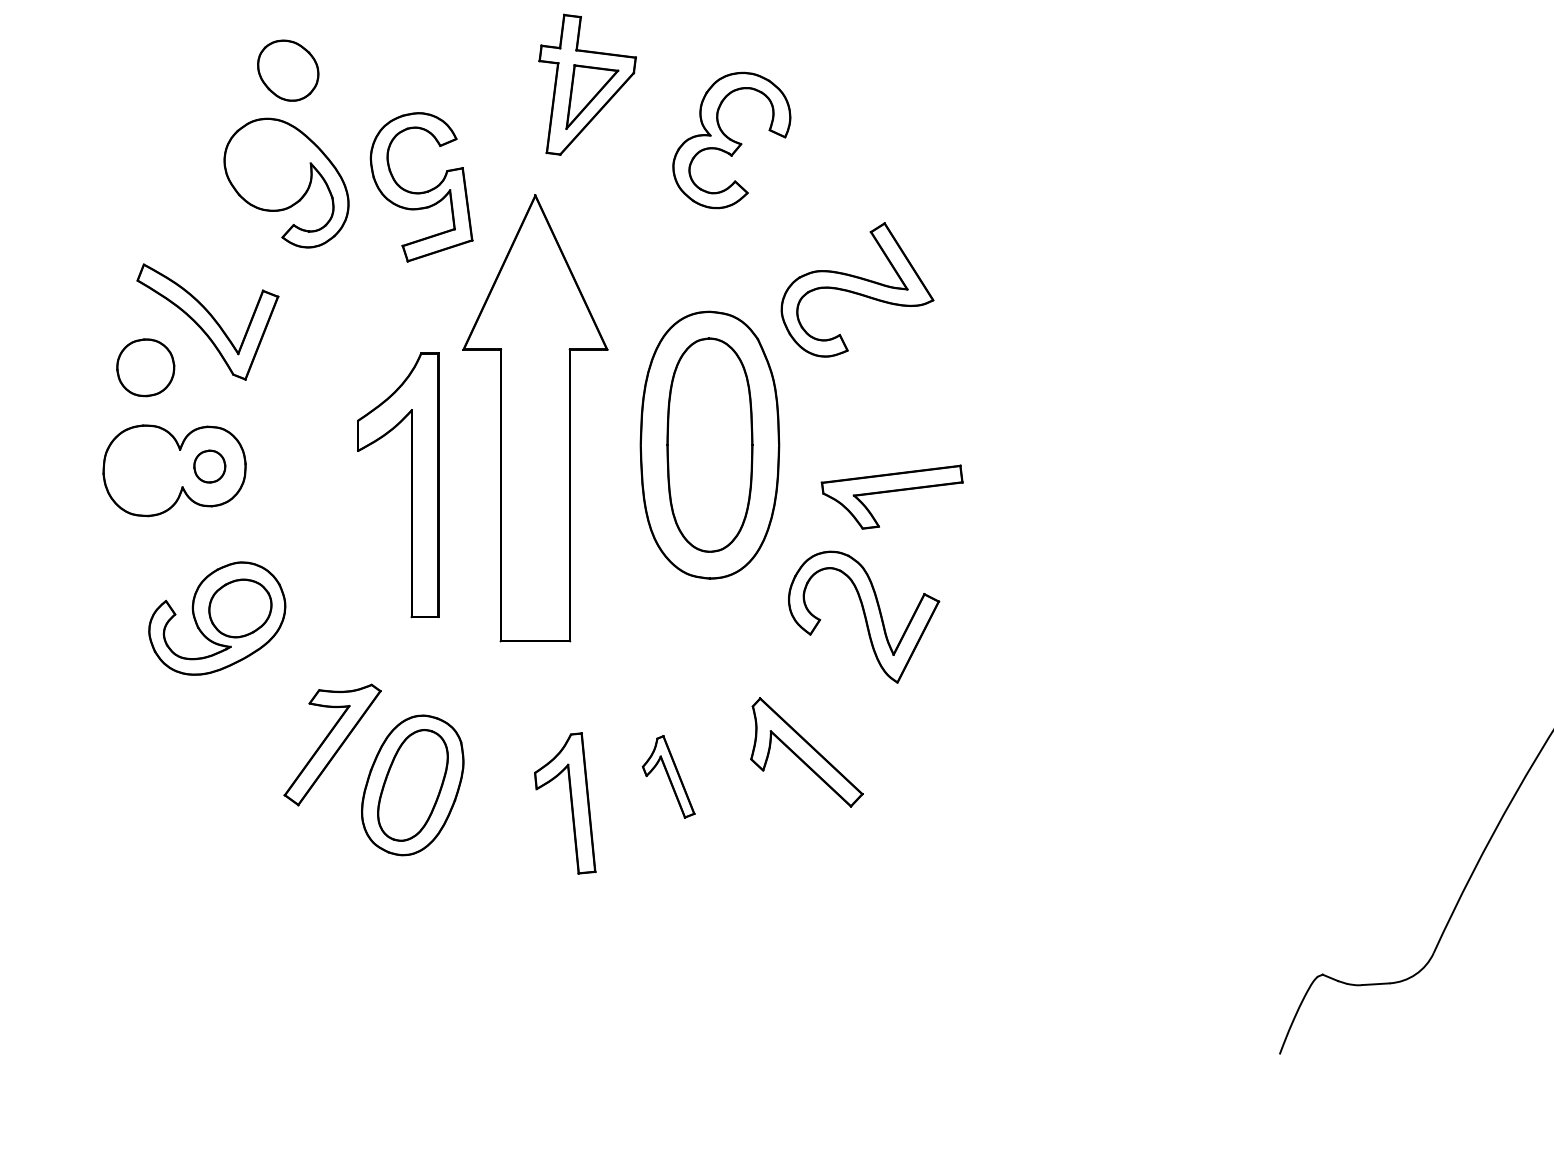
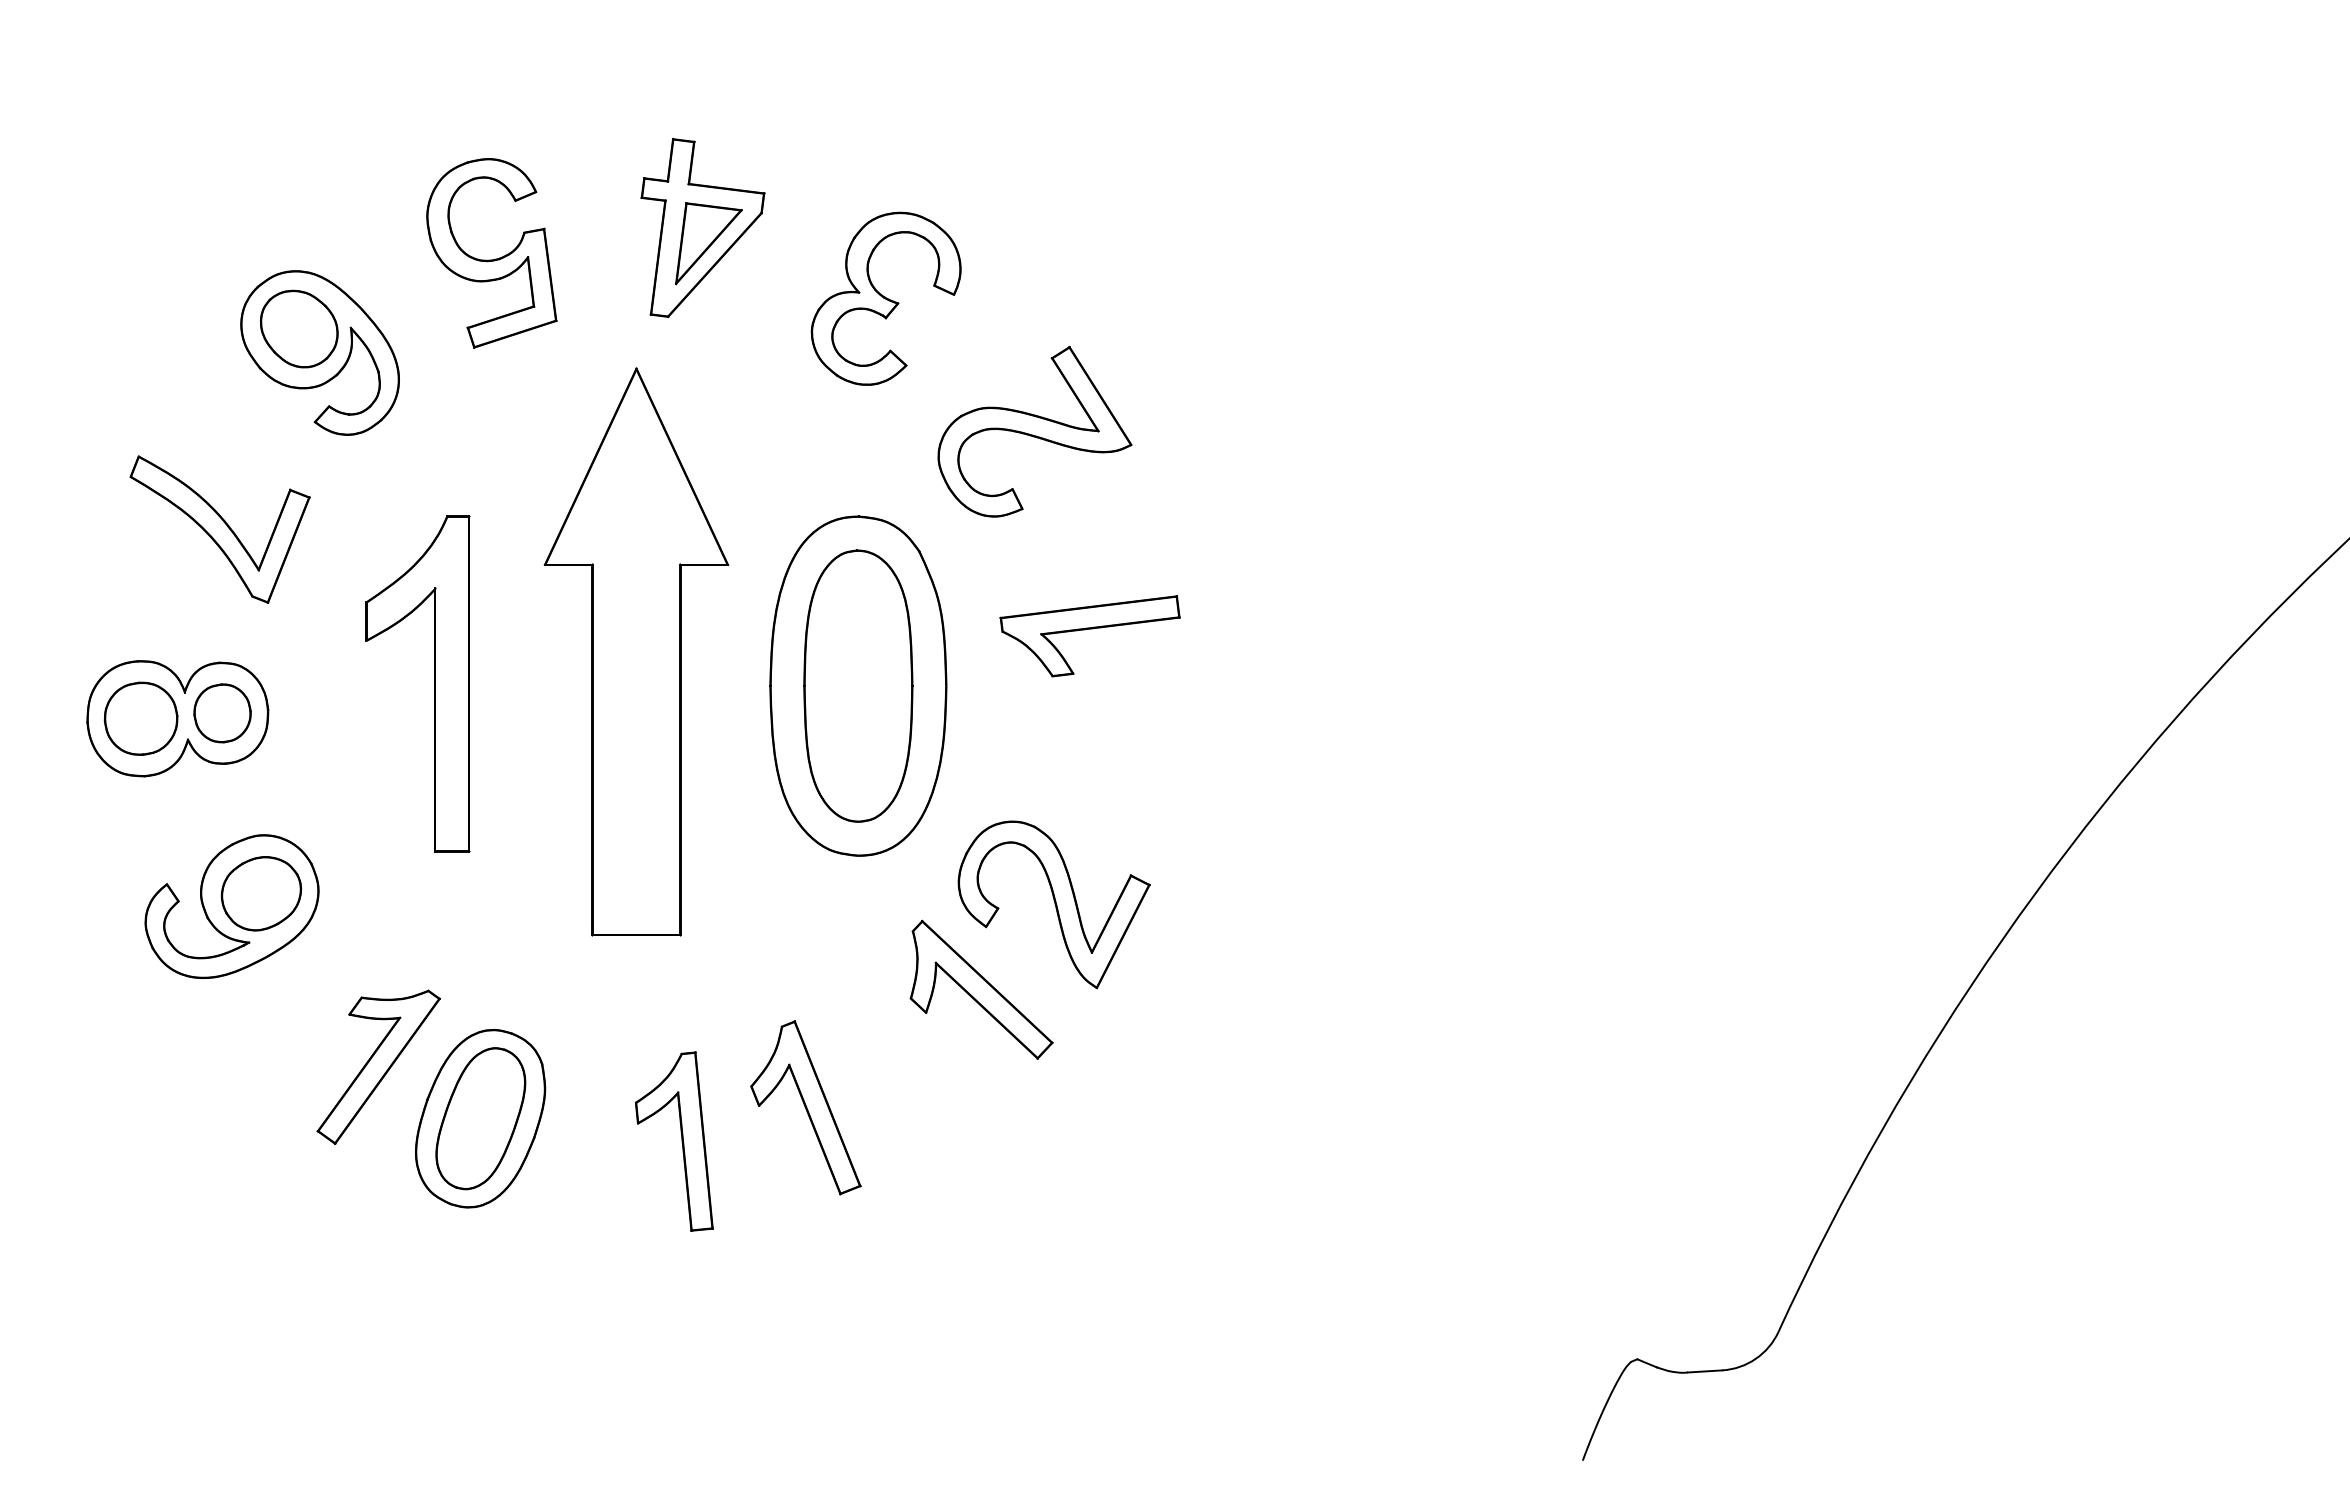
part: (288, 70) -> (299, 328), moved
part: (421, 187) -> (491, 253), moved
part: (857, 289) -> (1034, 431), moved
part: (145, 367) -> (140, 718), moved
part: (209, 466) -> (222, 713), size x1.43
part: (411, 484) -> (434, 683), moved
part: (891, 491) -> (1089, 629), moved
part: (806, 752) -> (981, 989), moved
part: (668, 776) -> (805, 1107), size x1.67

